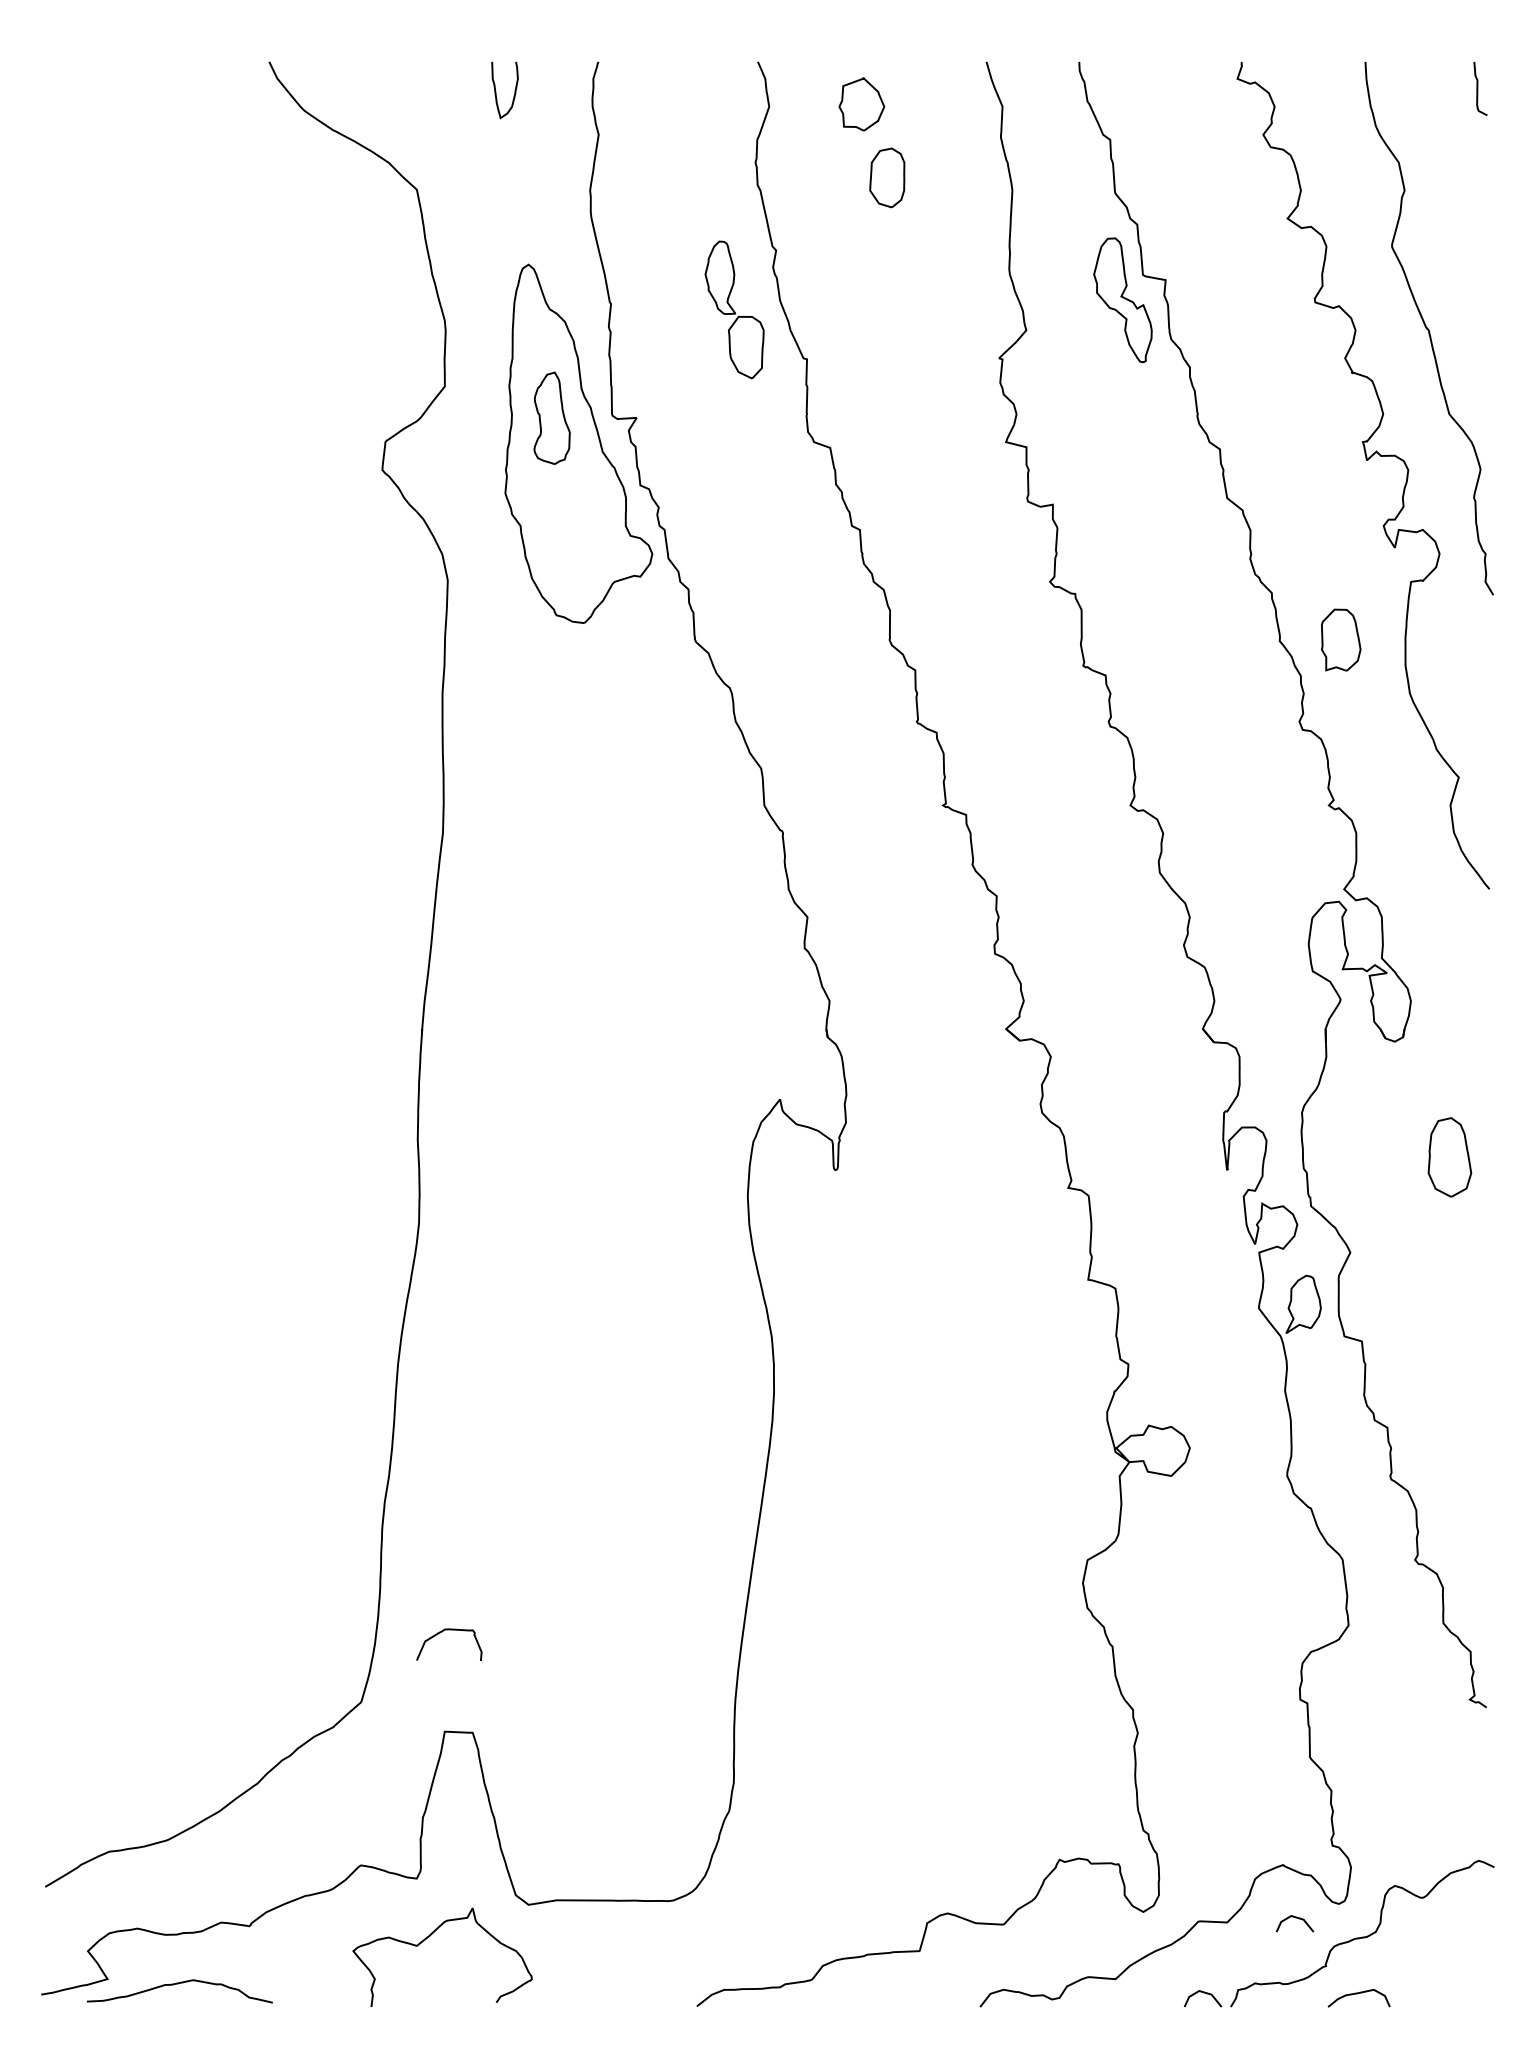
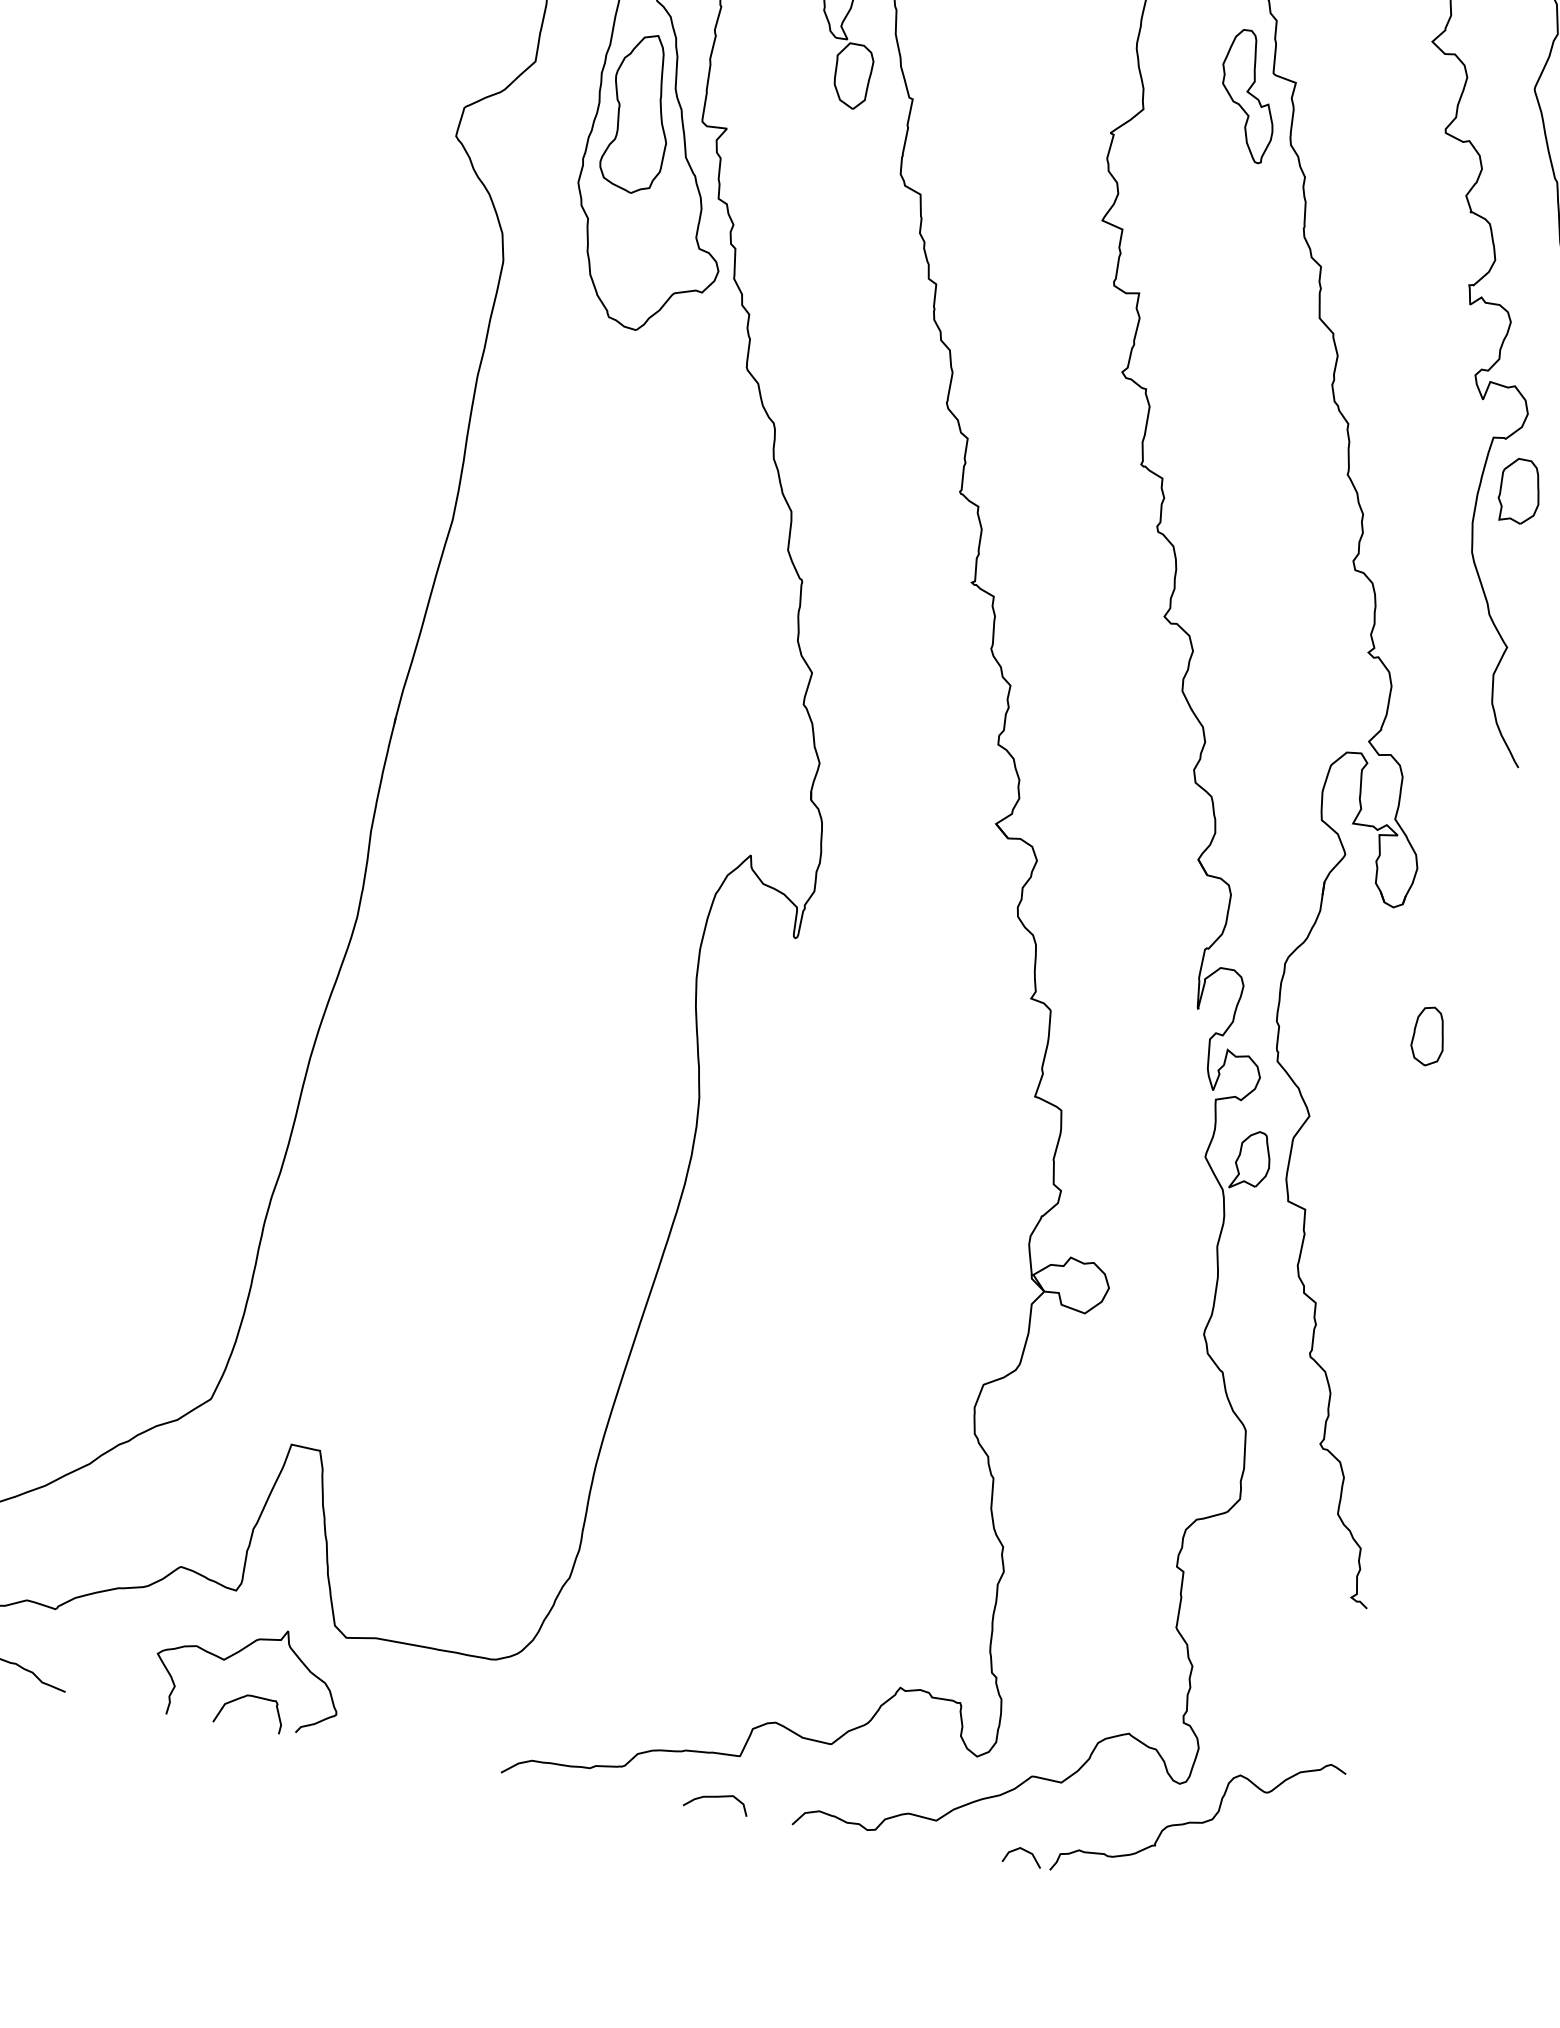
part: (551, 418) -> (639, 113), size x1.67
part: (1341, 639) -> (1520, 490), moved
part: (1449, 1157) -> (1428, 1036), size x0.71
curve: (442, 1632) -> (244, 1697), moved
line: (1295, 1918) -> (1132, 1790), removed
curve: (1357, 1994) -> (715, 1797), moved

